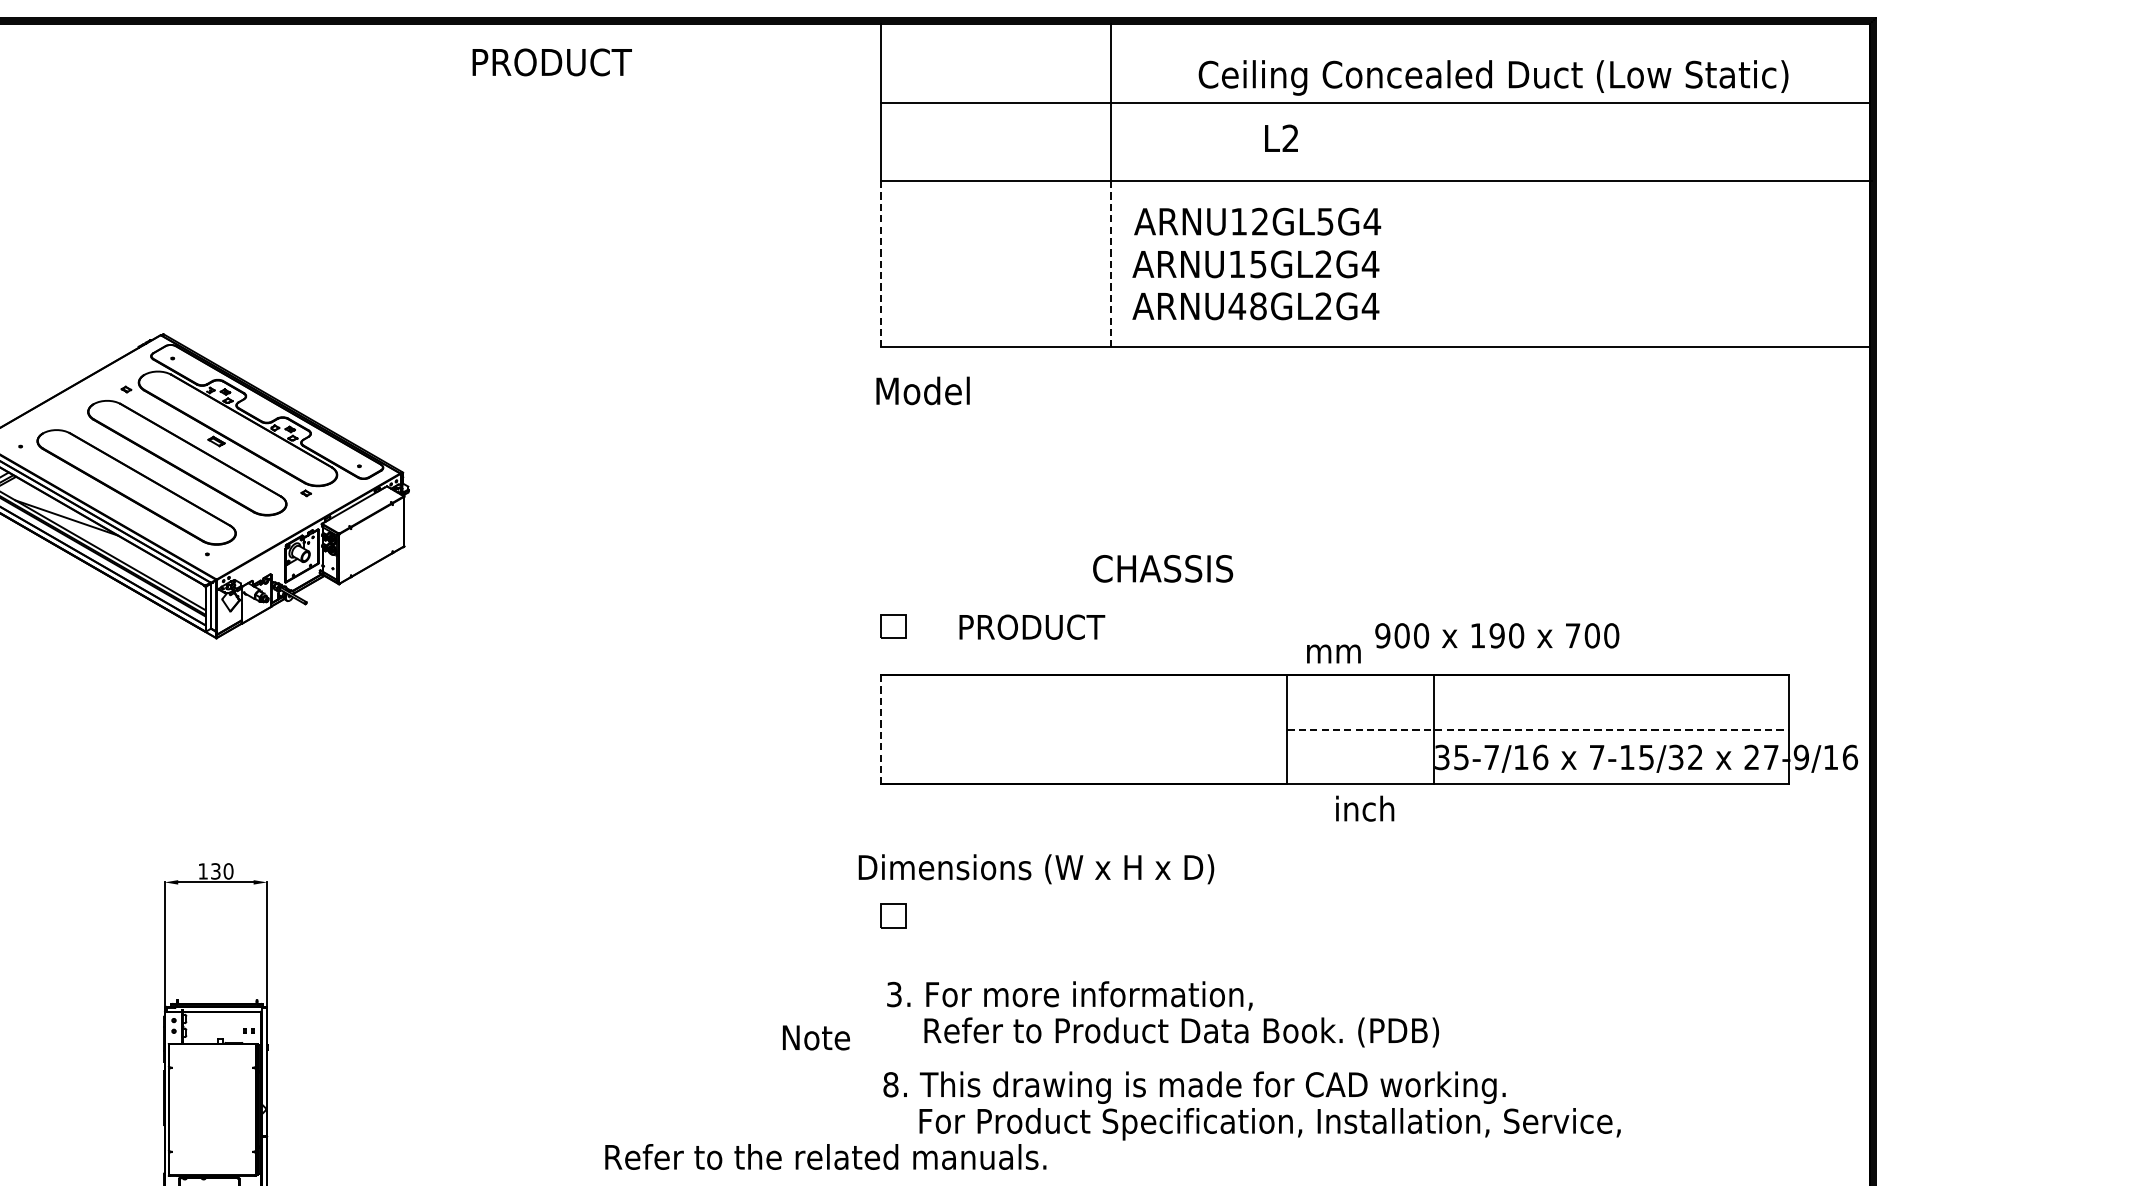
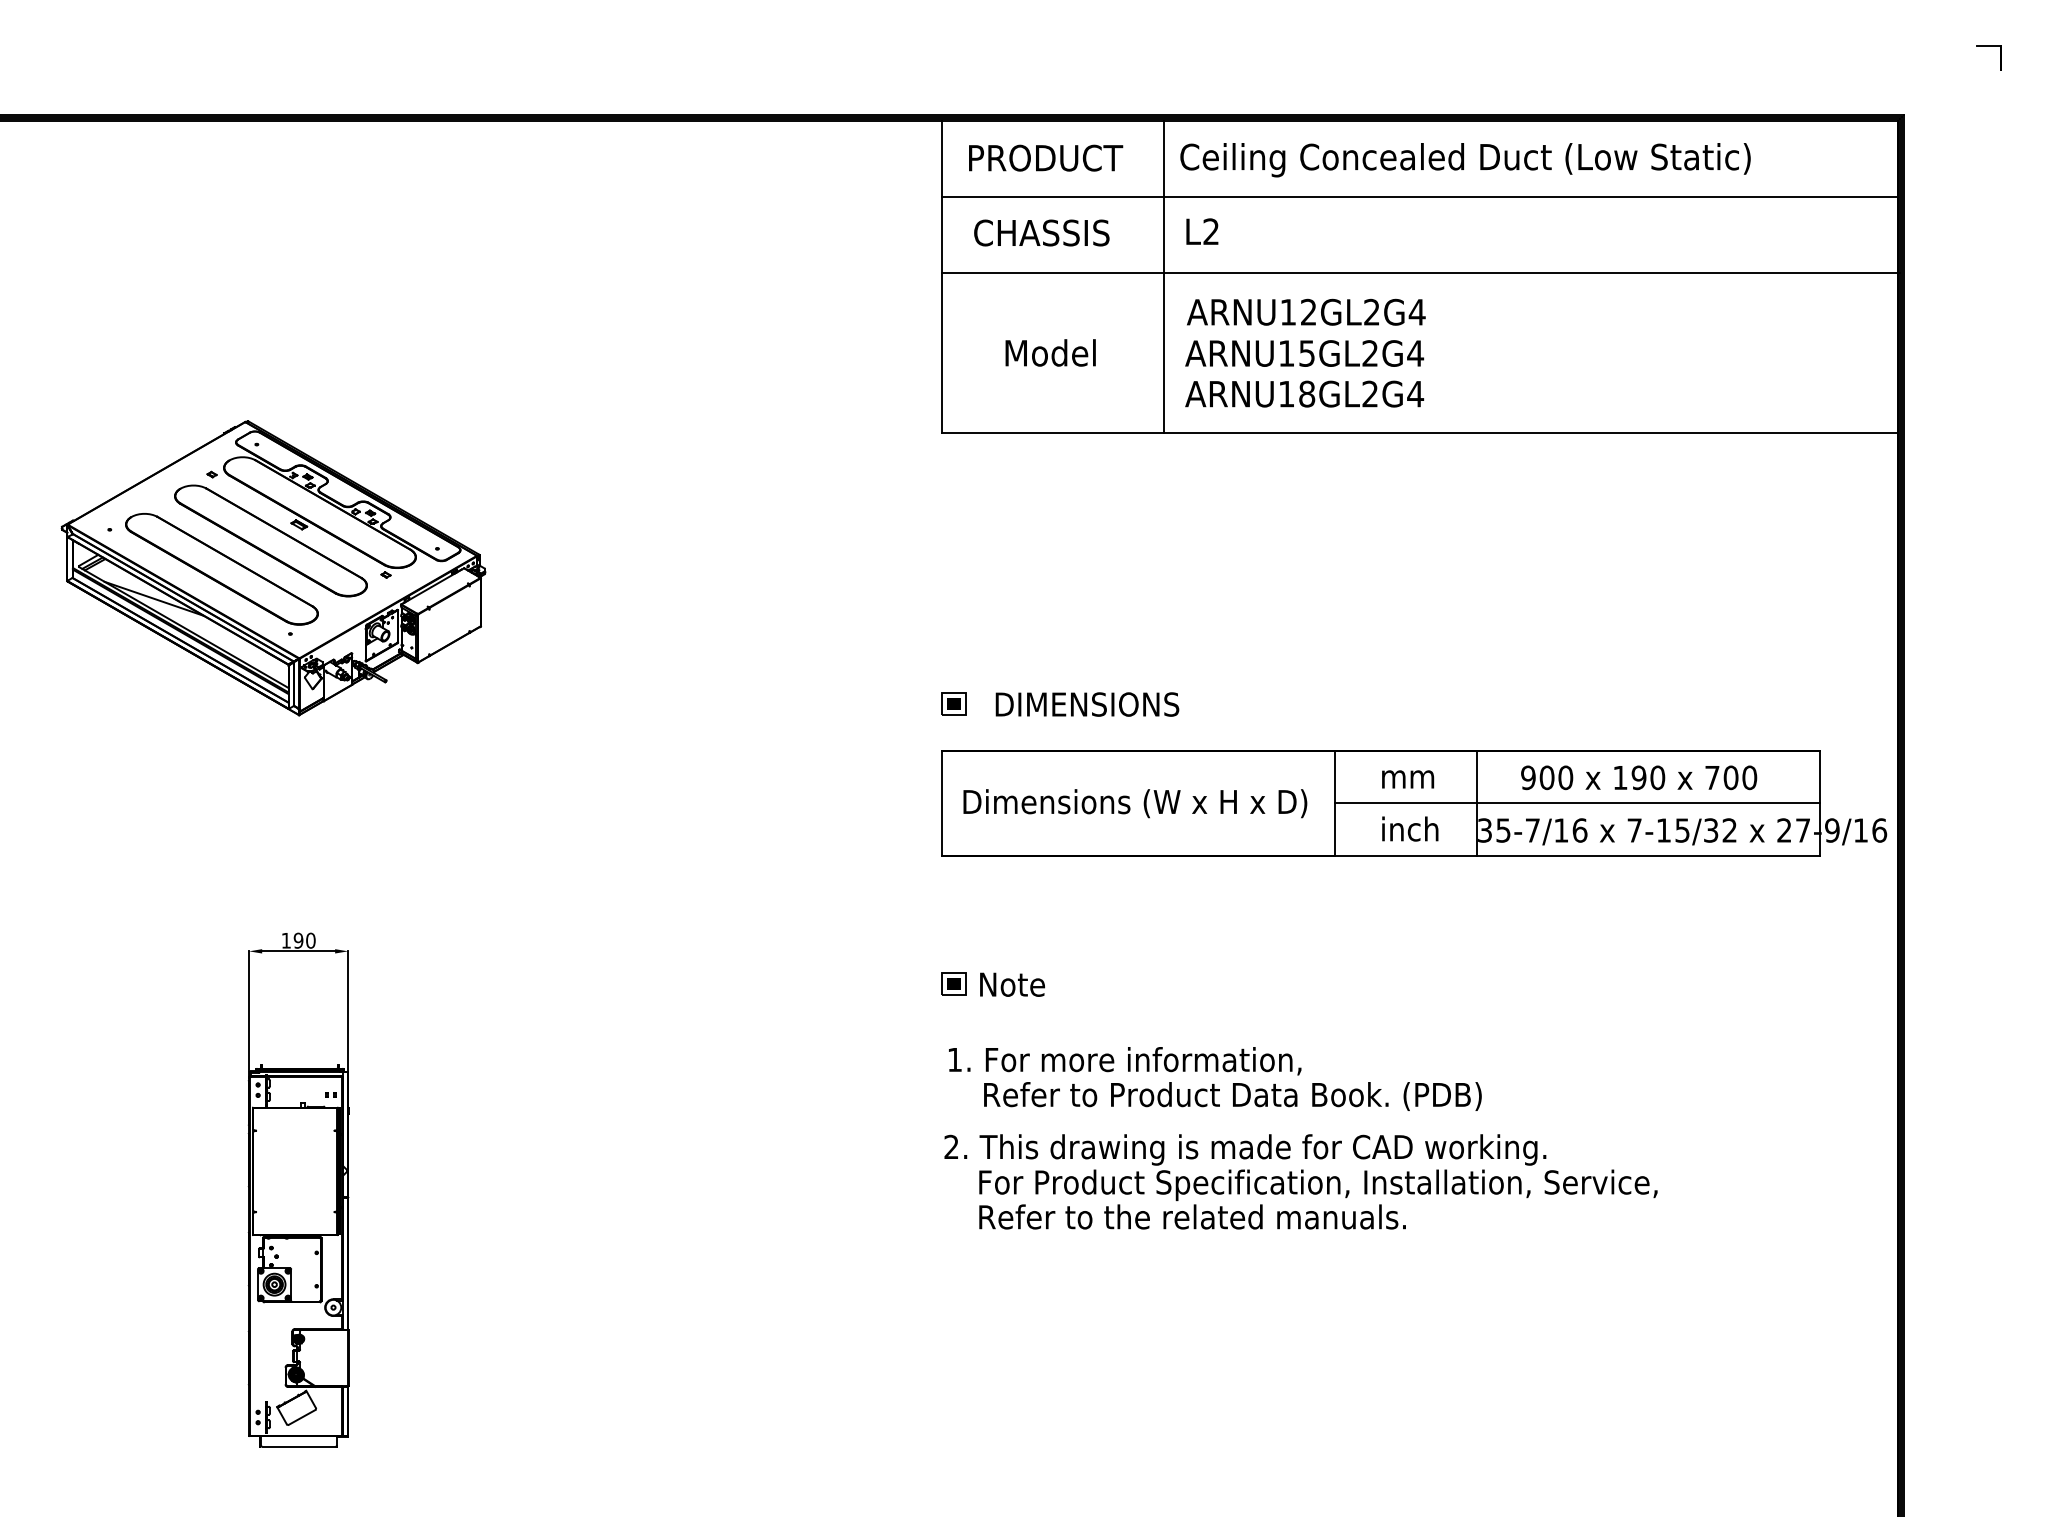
text: (552, 61) -> (1046, 157), moved
text: (1493, 78) -> (1465, 160), moved
text: (1281, 138) -> (1202, 231), moved
text: (1325, 220) -> (1371, 311), ARNU12GL5G4 -> ARNU12GL2G4
line: (881, 264) -> (942, 353), dashed -> solid
line: (1111, 264) -> (1164, 353), dashed -> solid
text: (1237, 306) -> (1286, 394), ARNU48GL2G4 -> ARNU18GL2G4
text: (922, 390) -> (1050, 352), moved
text: (1162, 568) -> (1041, 232), moved
fill: (892, 626) -> (953, 703), added
text: (1031, 627) -> (1087, 704), PRODUCT -> DIMENSIONS
text: (1497, 635) -> (1639, 777), moved
text: (1334, 654) -> (1408, 779), moved
line: (881, 729) -> (942, 803), dashed -> solid
line: (1539, 729) -> (1578, 803), dashed -> solid
text: (1365, 808) -> (1410, 828), moved
text: (1036, 869) -> (1135, 803), moved
text: (215, 871) -> (298, 940), 130 -> 190
fill: (892, 915) -> (953, 983), added
text: (893, 994) -> (954, 1059), 3. -> 1.
text: (816, 1037) -> (1012, 984), moved
text: (890, 1084) -> (951, 1146), 8. -> 2.
text: (825, 1156) -> (1192, 1216), moved

